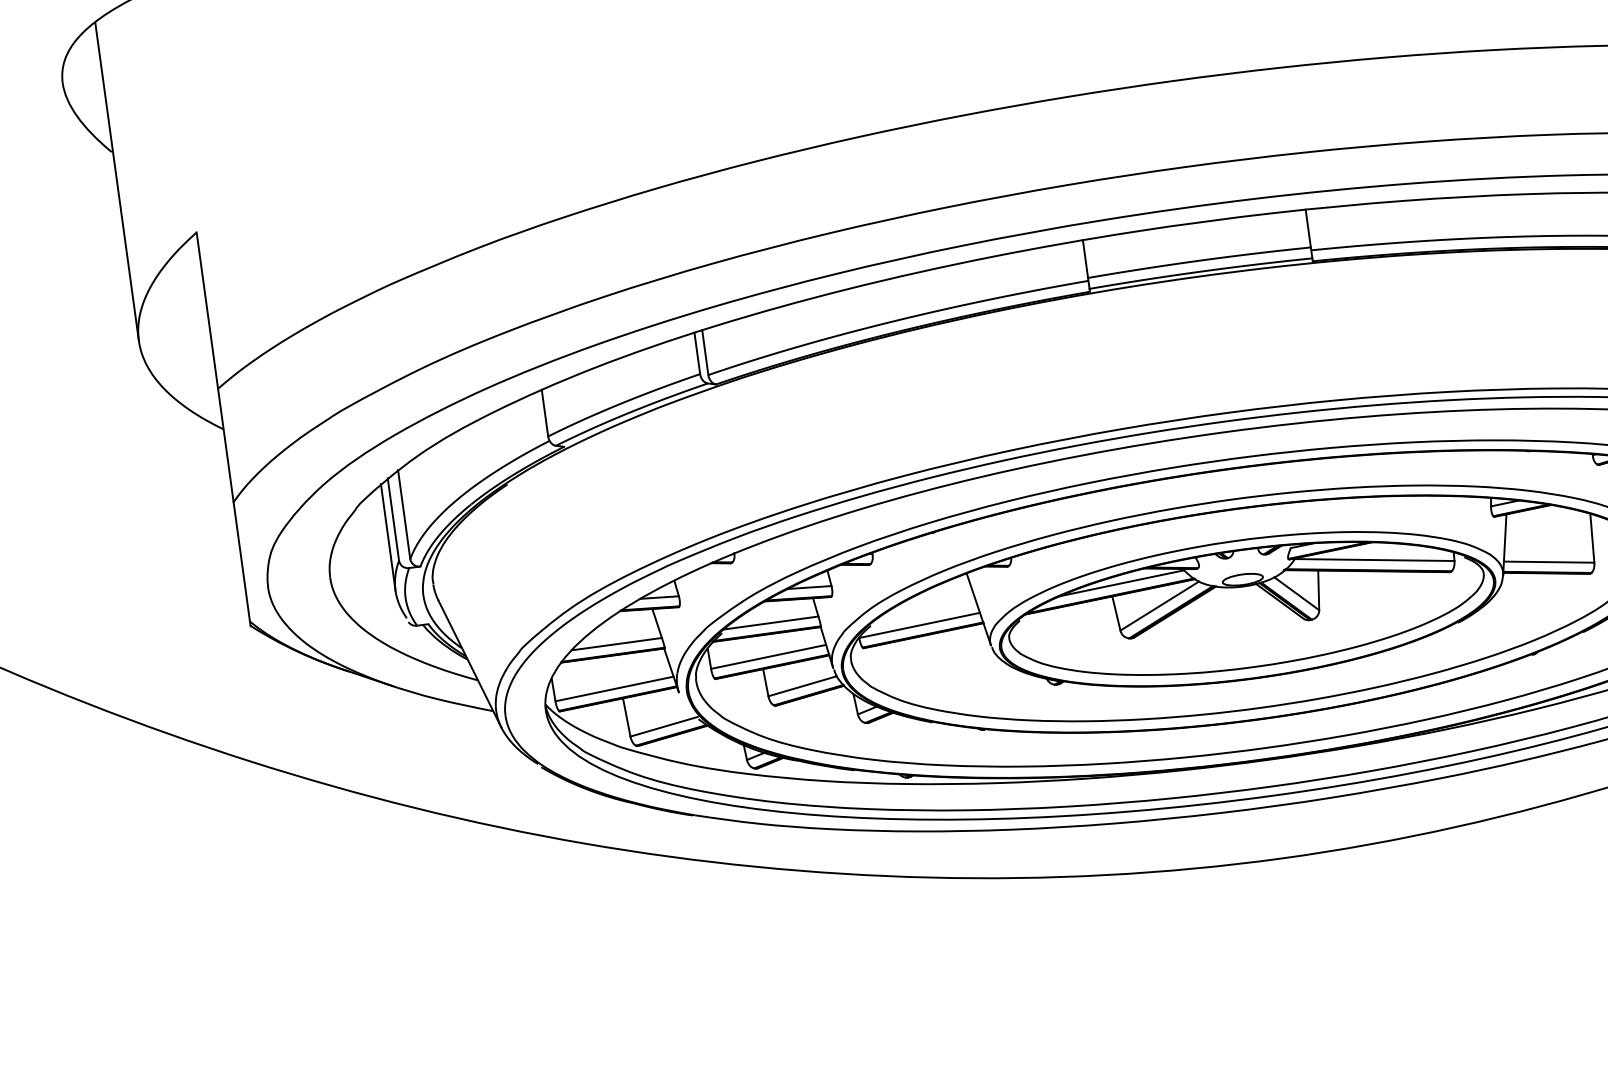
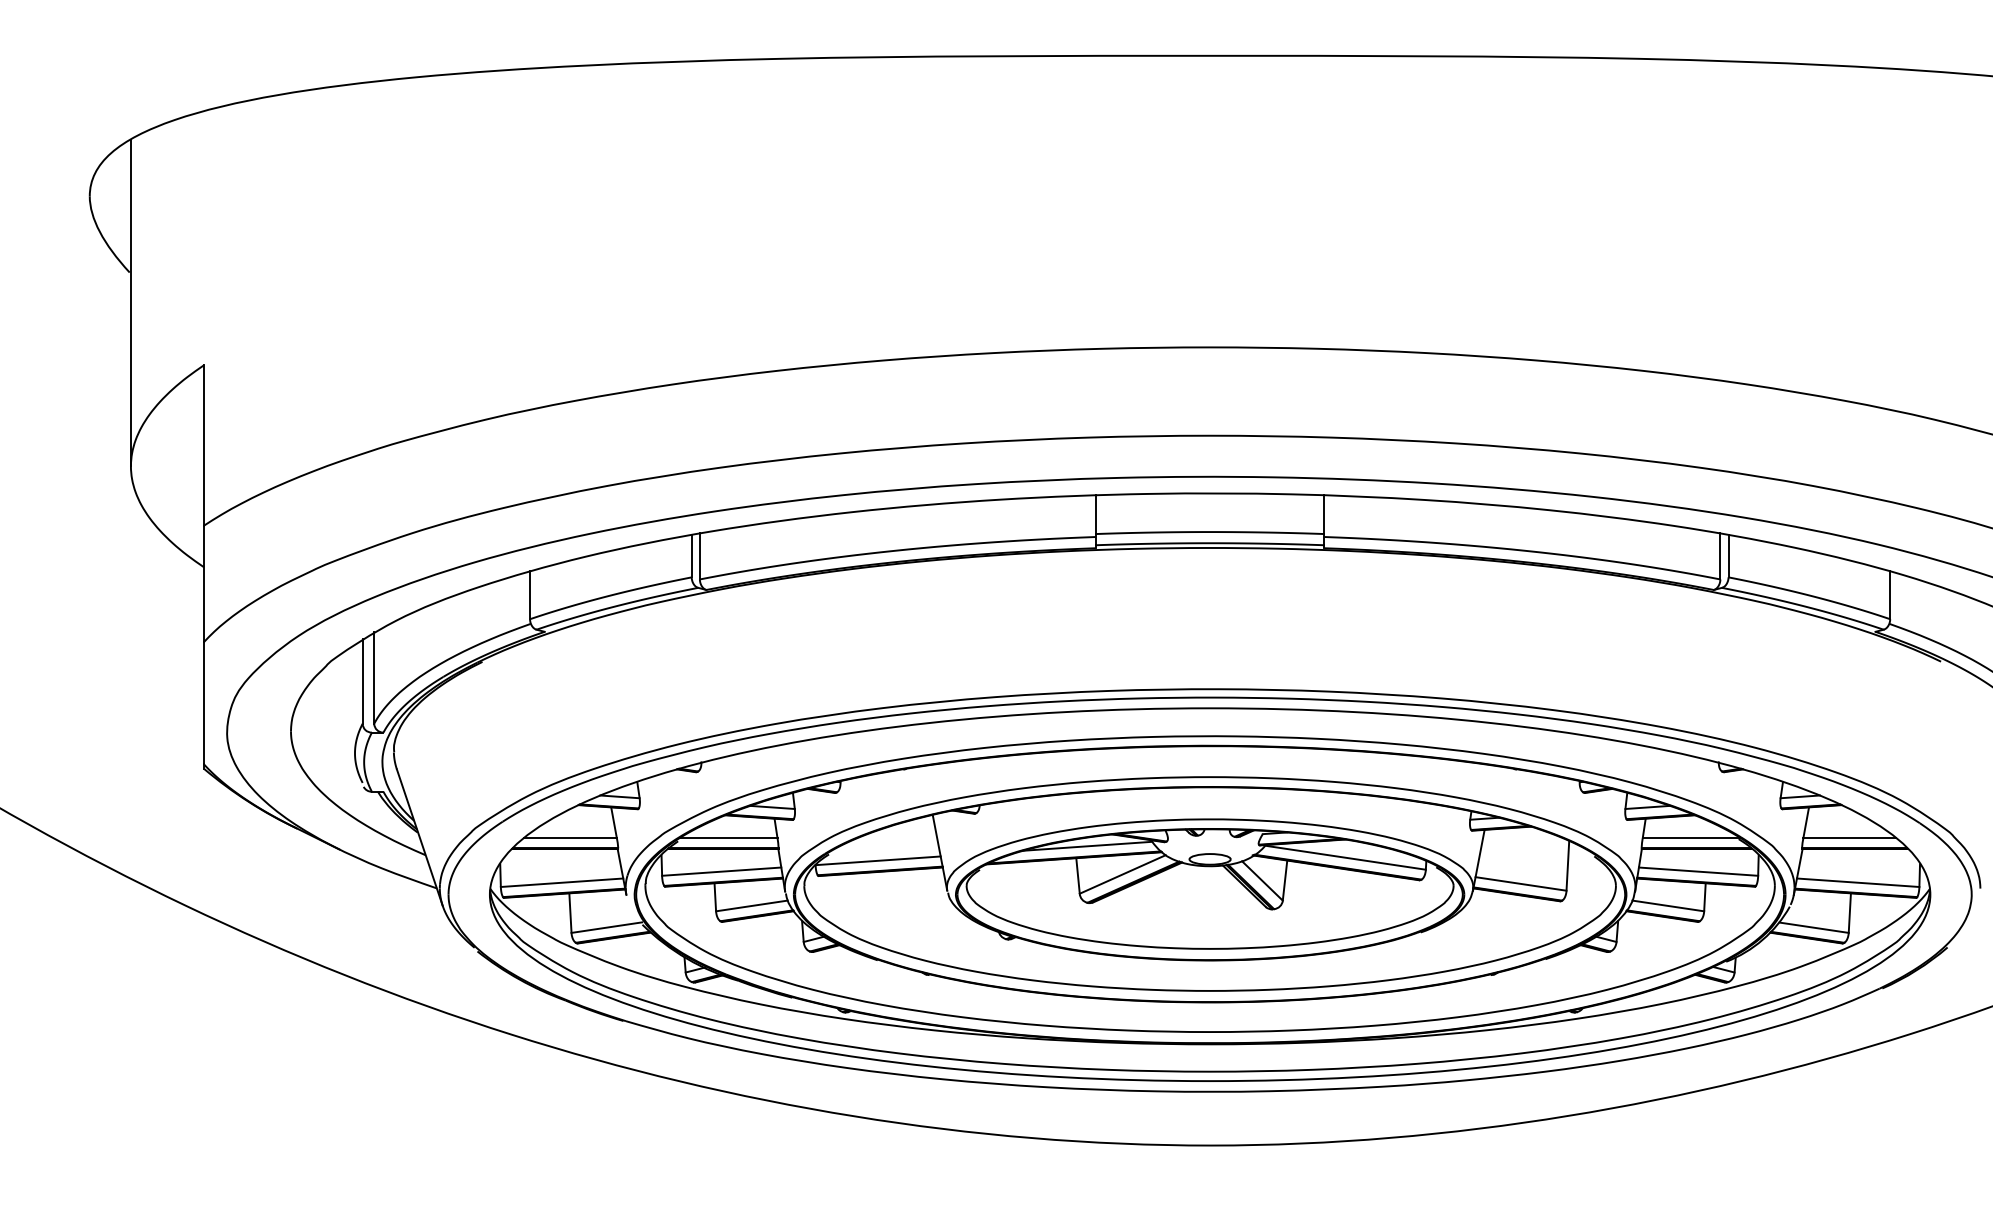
line: (388, 537) -> (355, 698), removed

